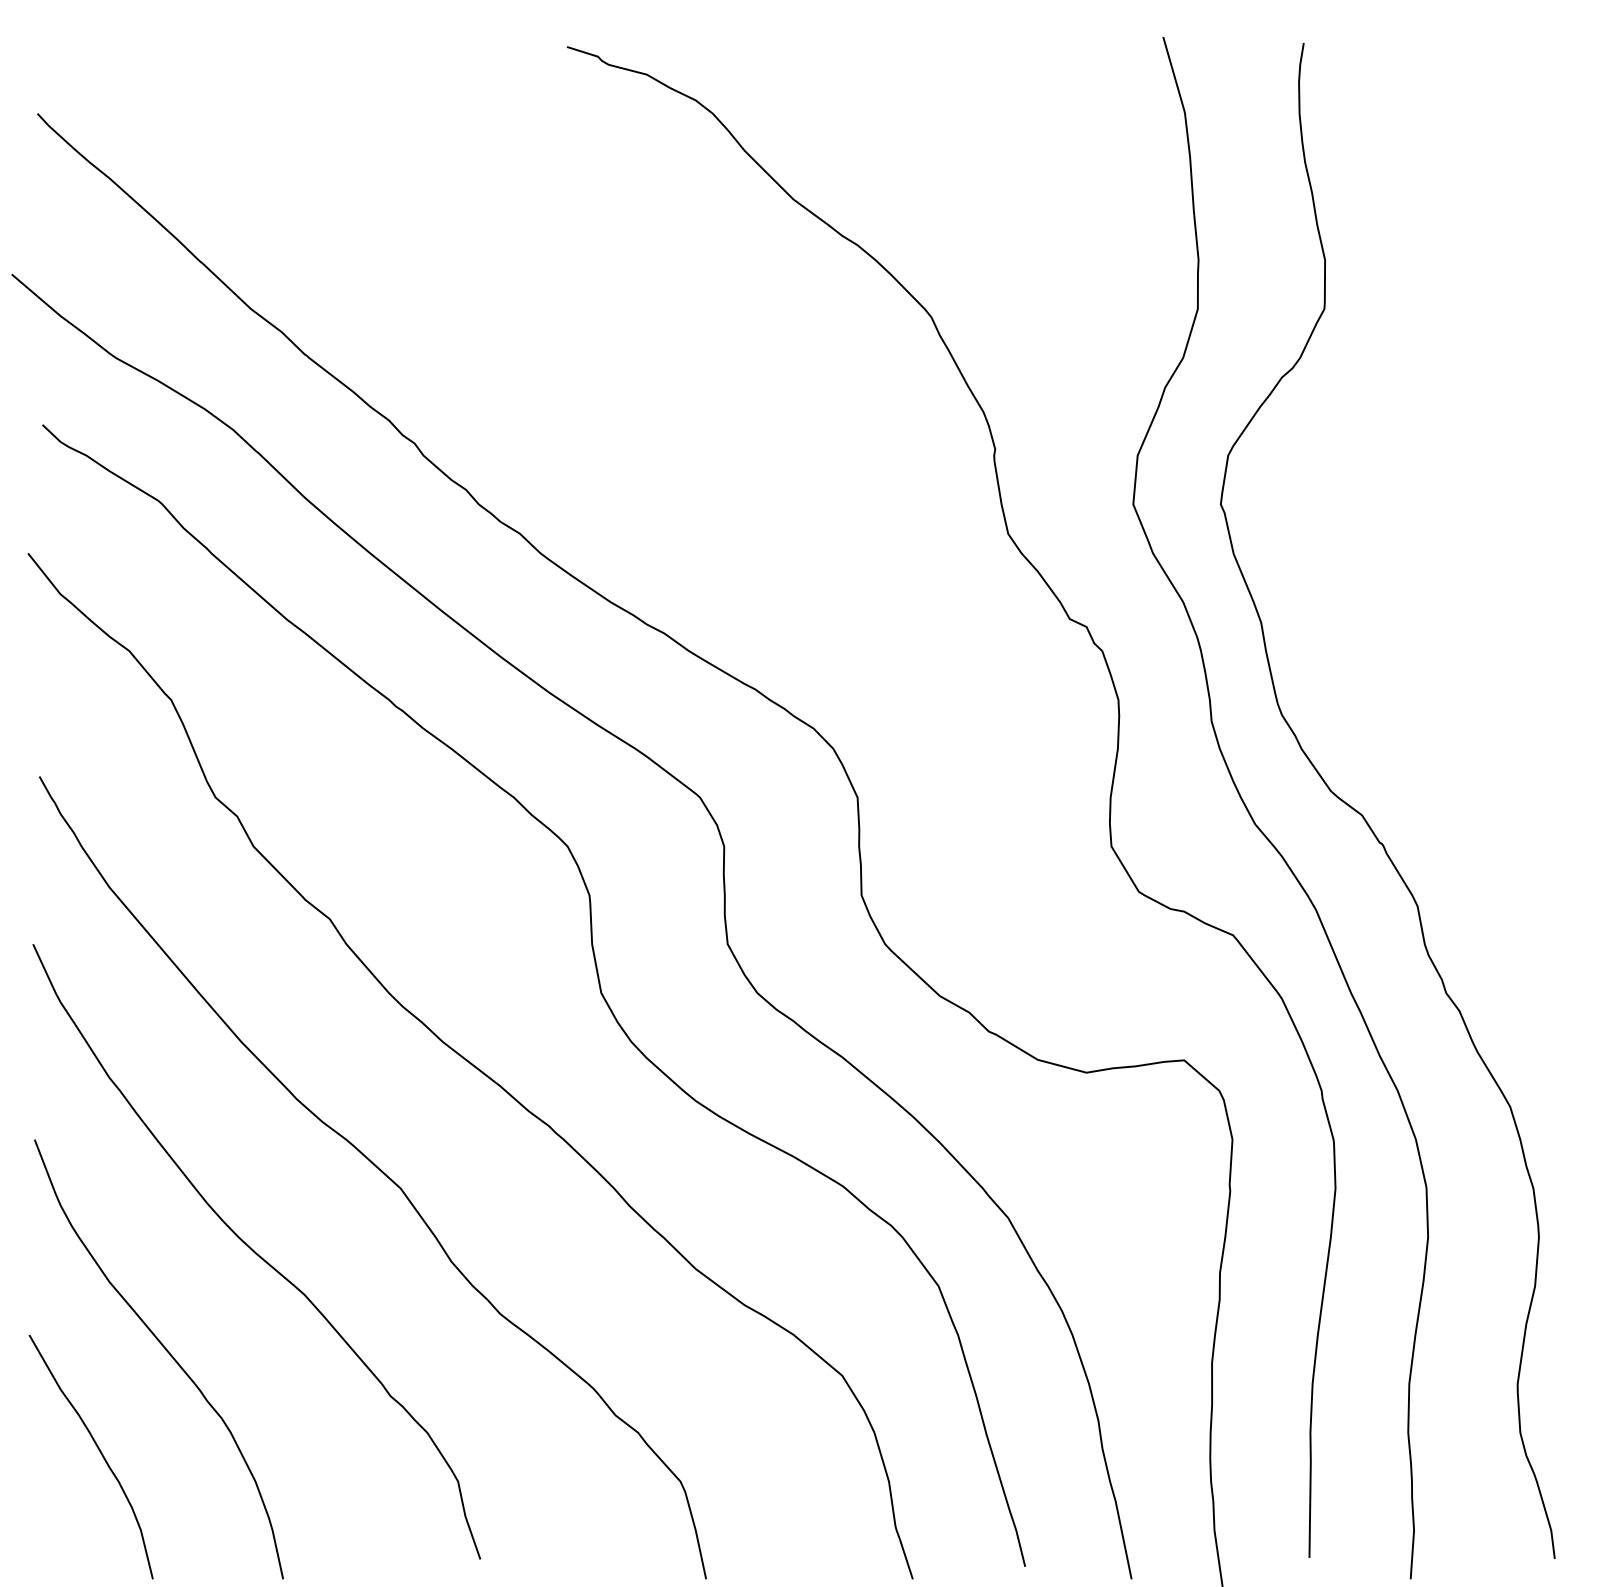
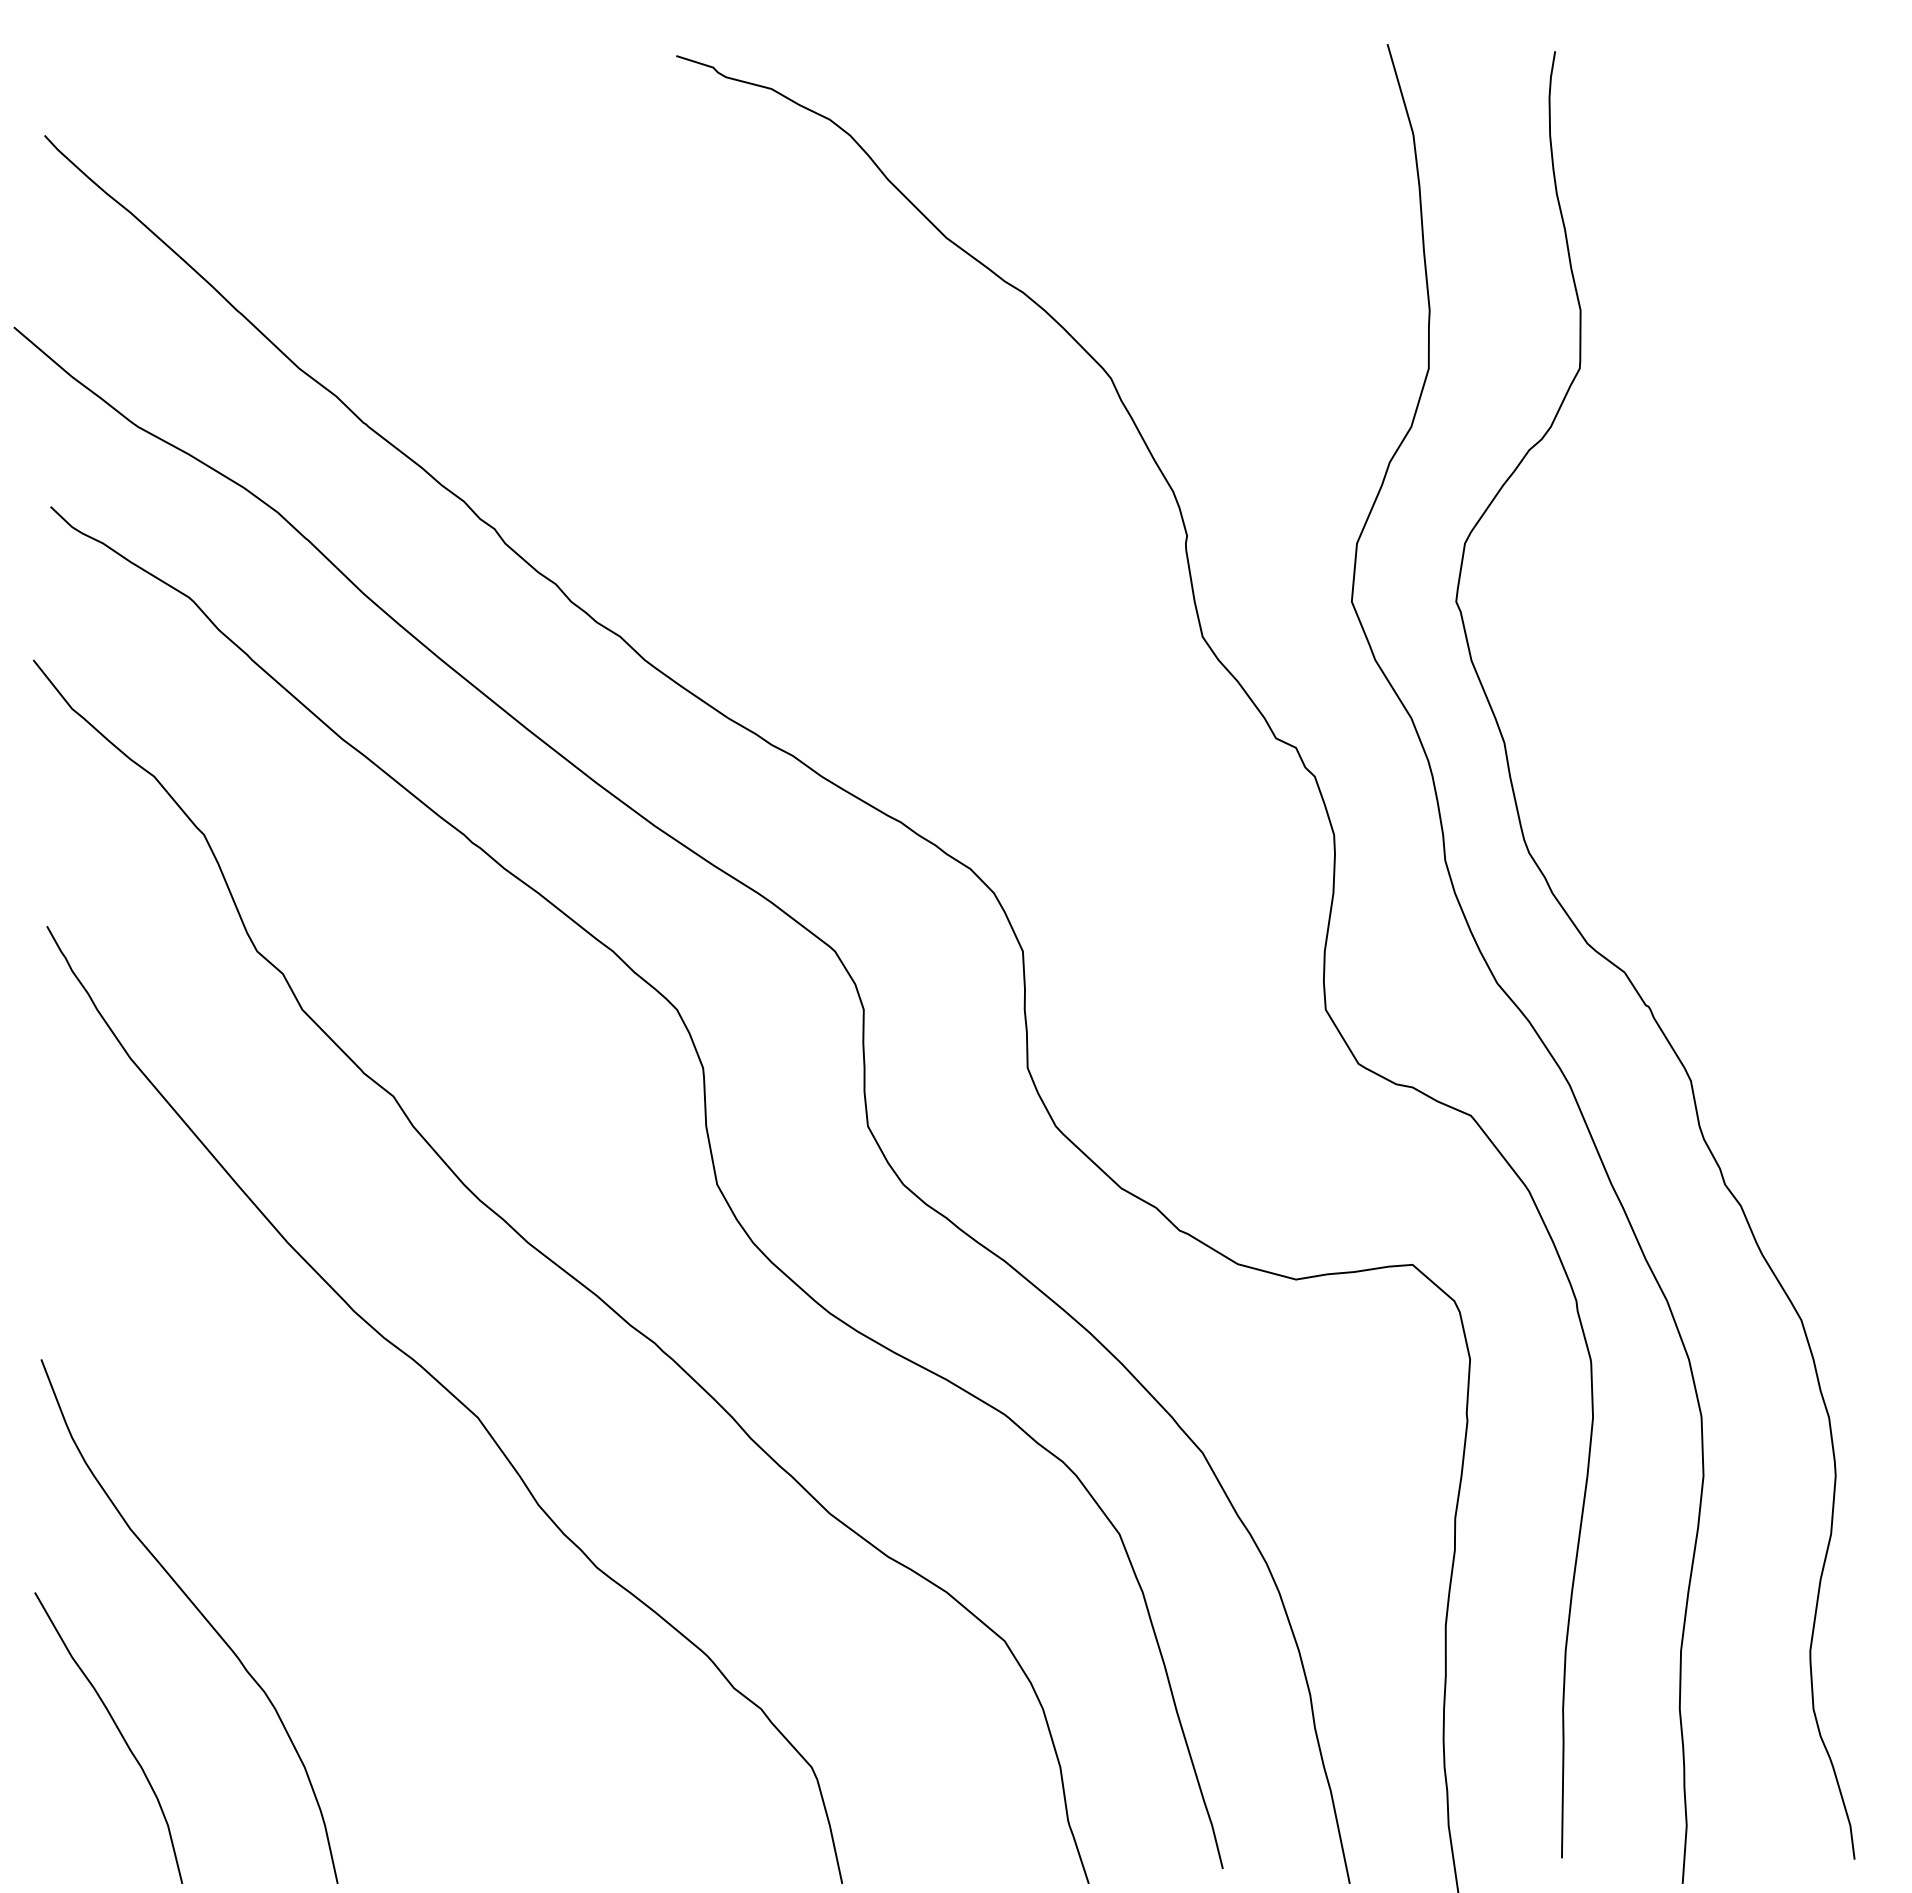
curve: (256, 1252) -> (305, 1493), removed

